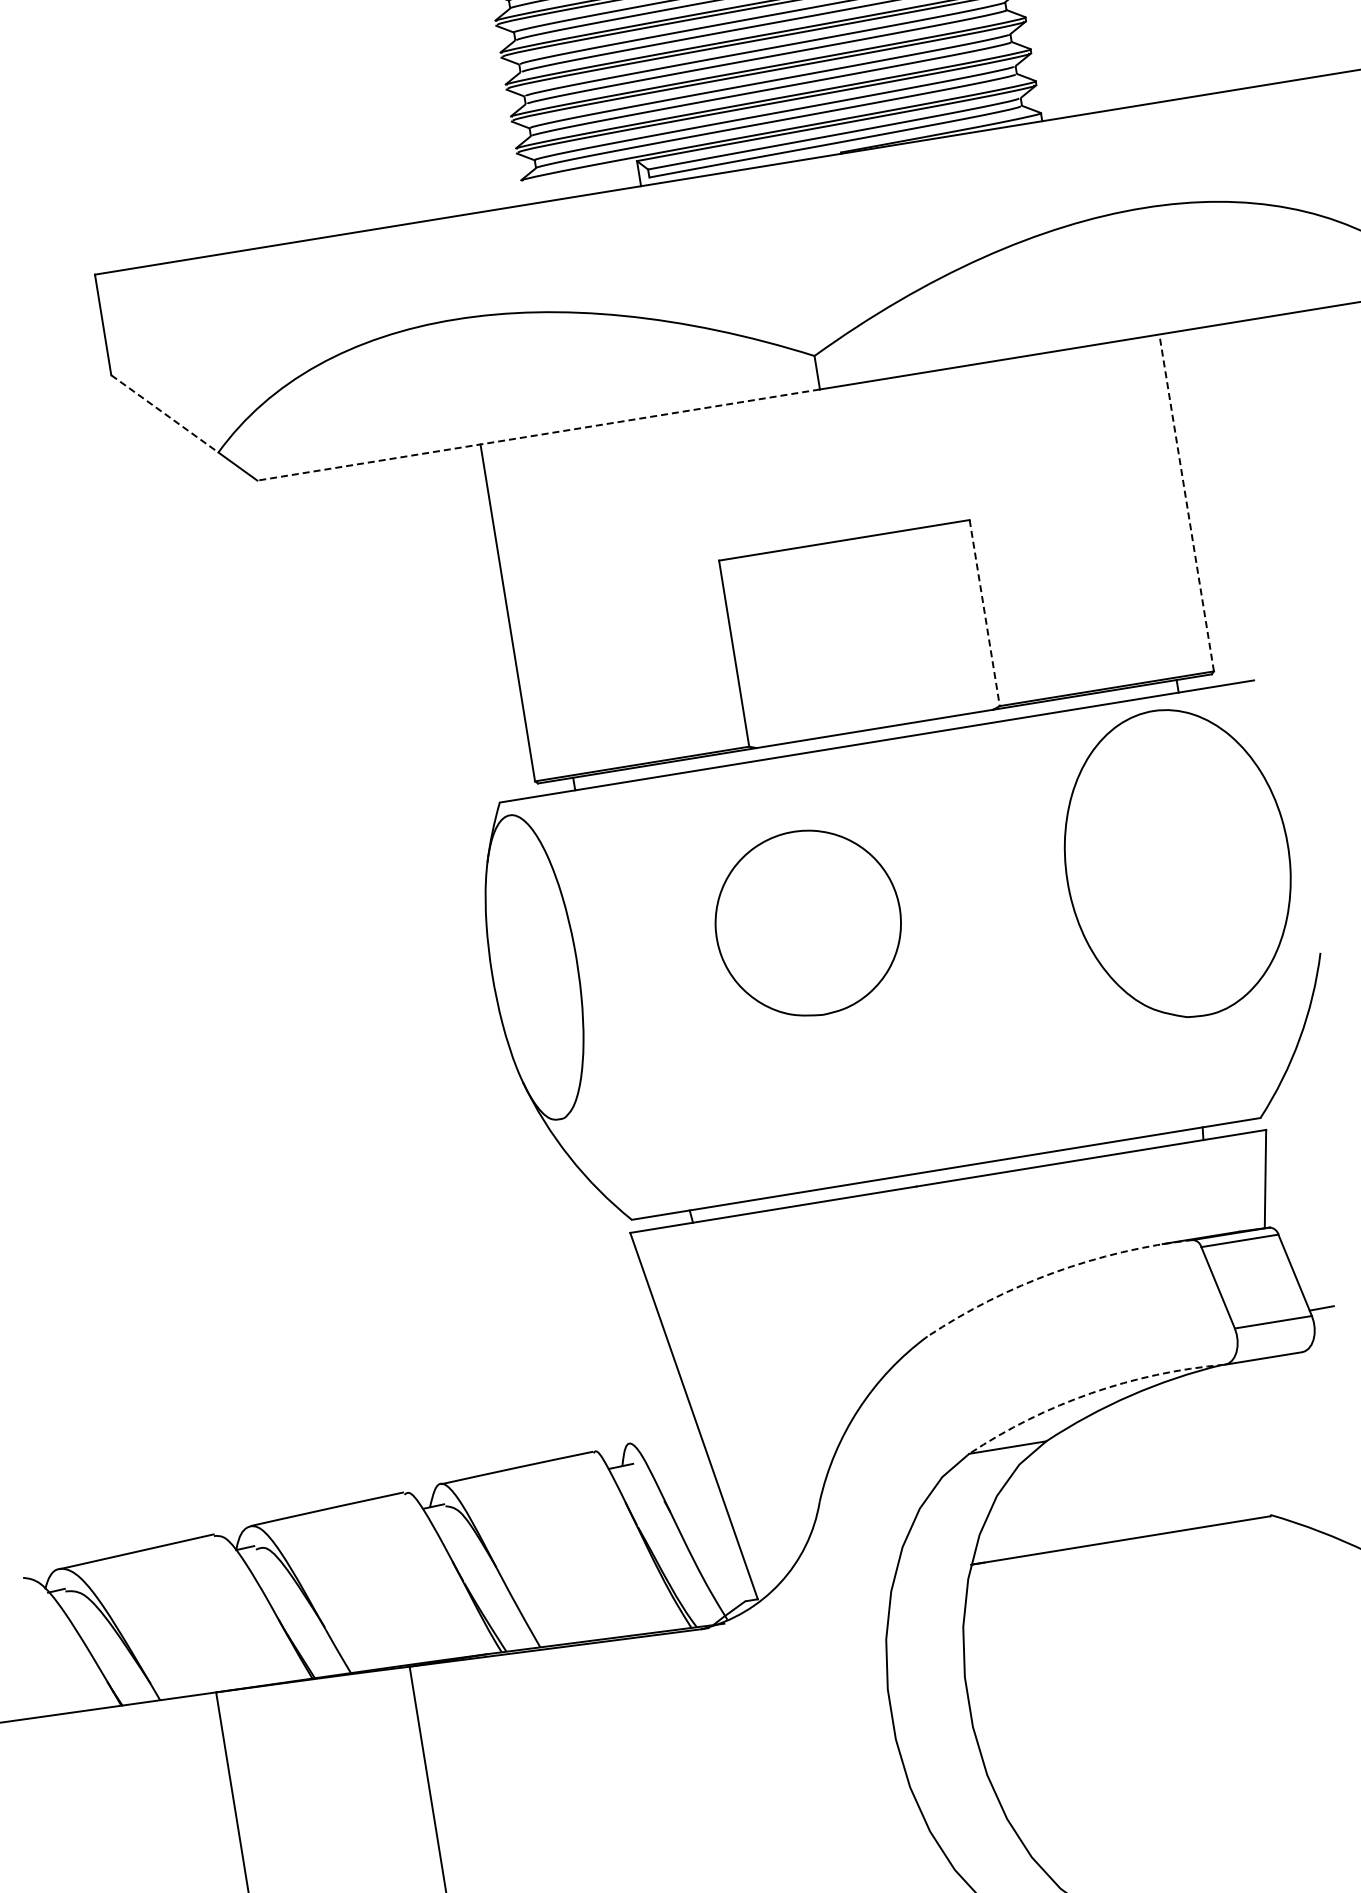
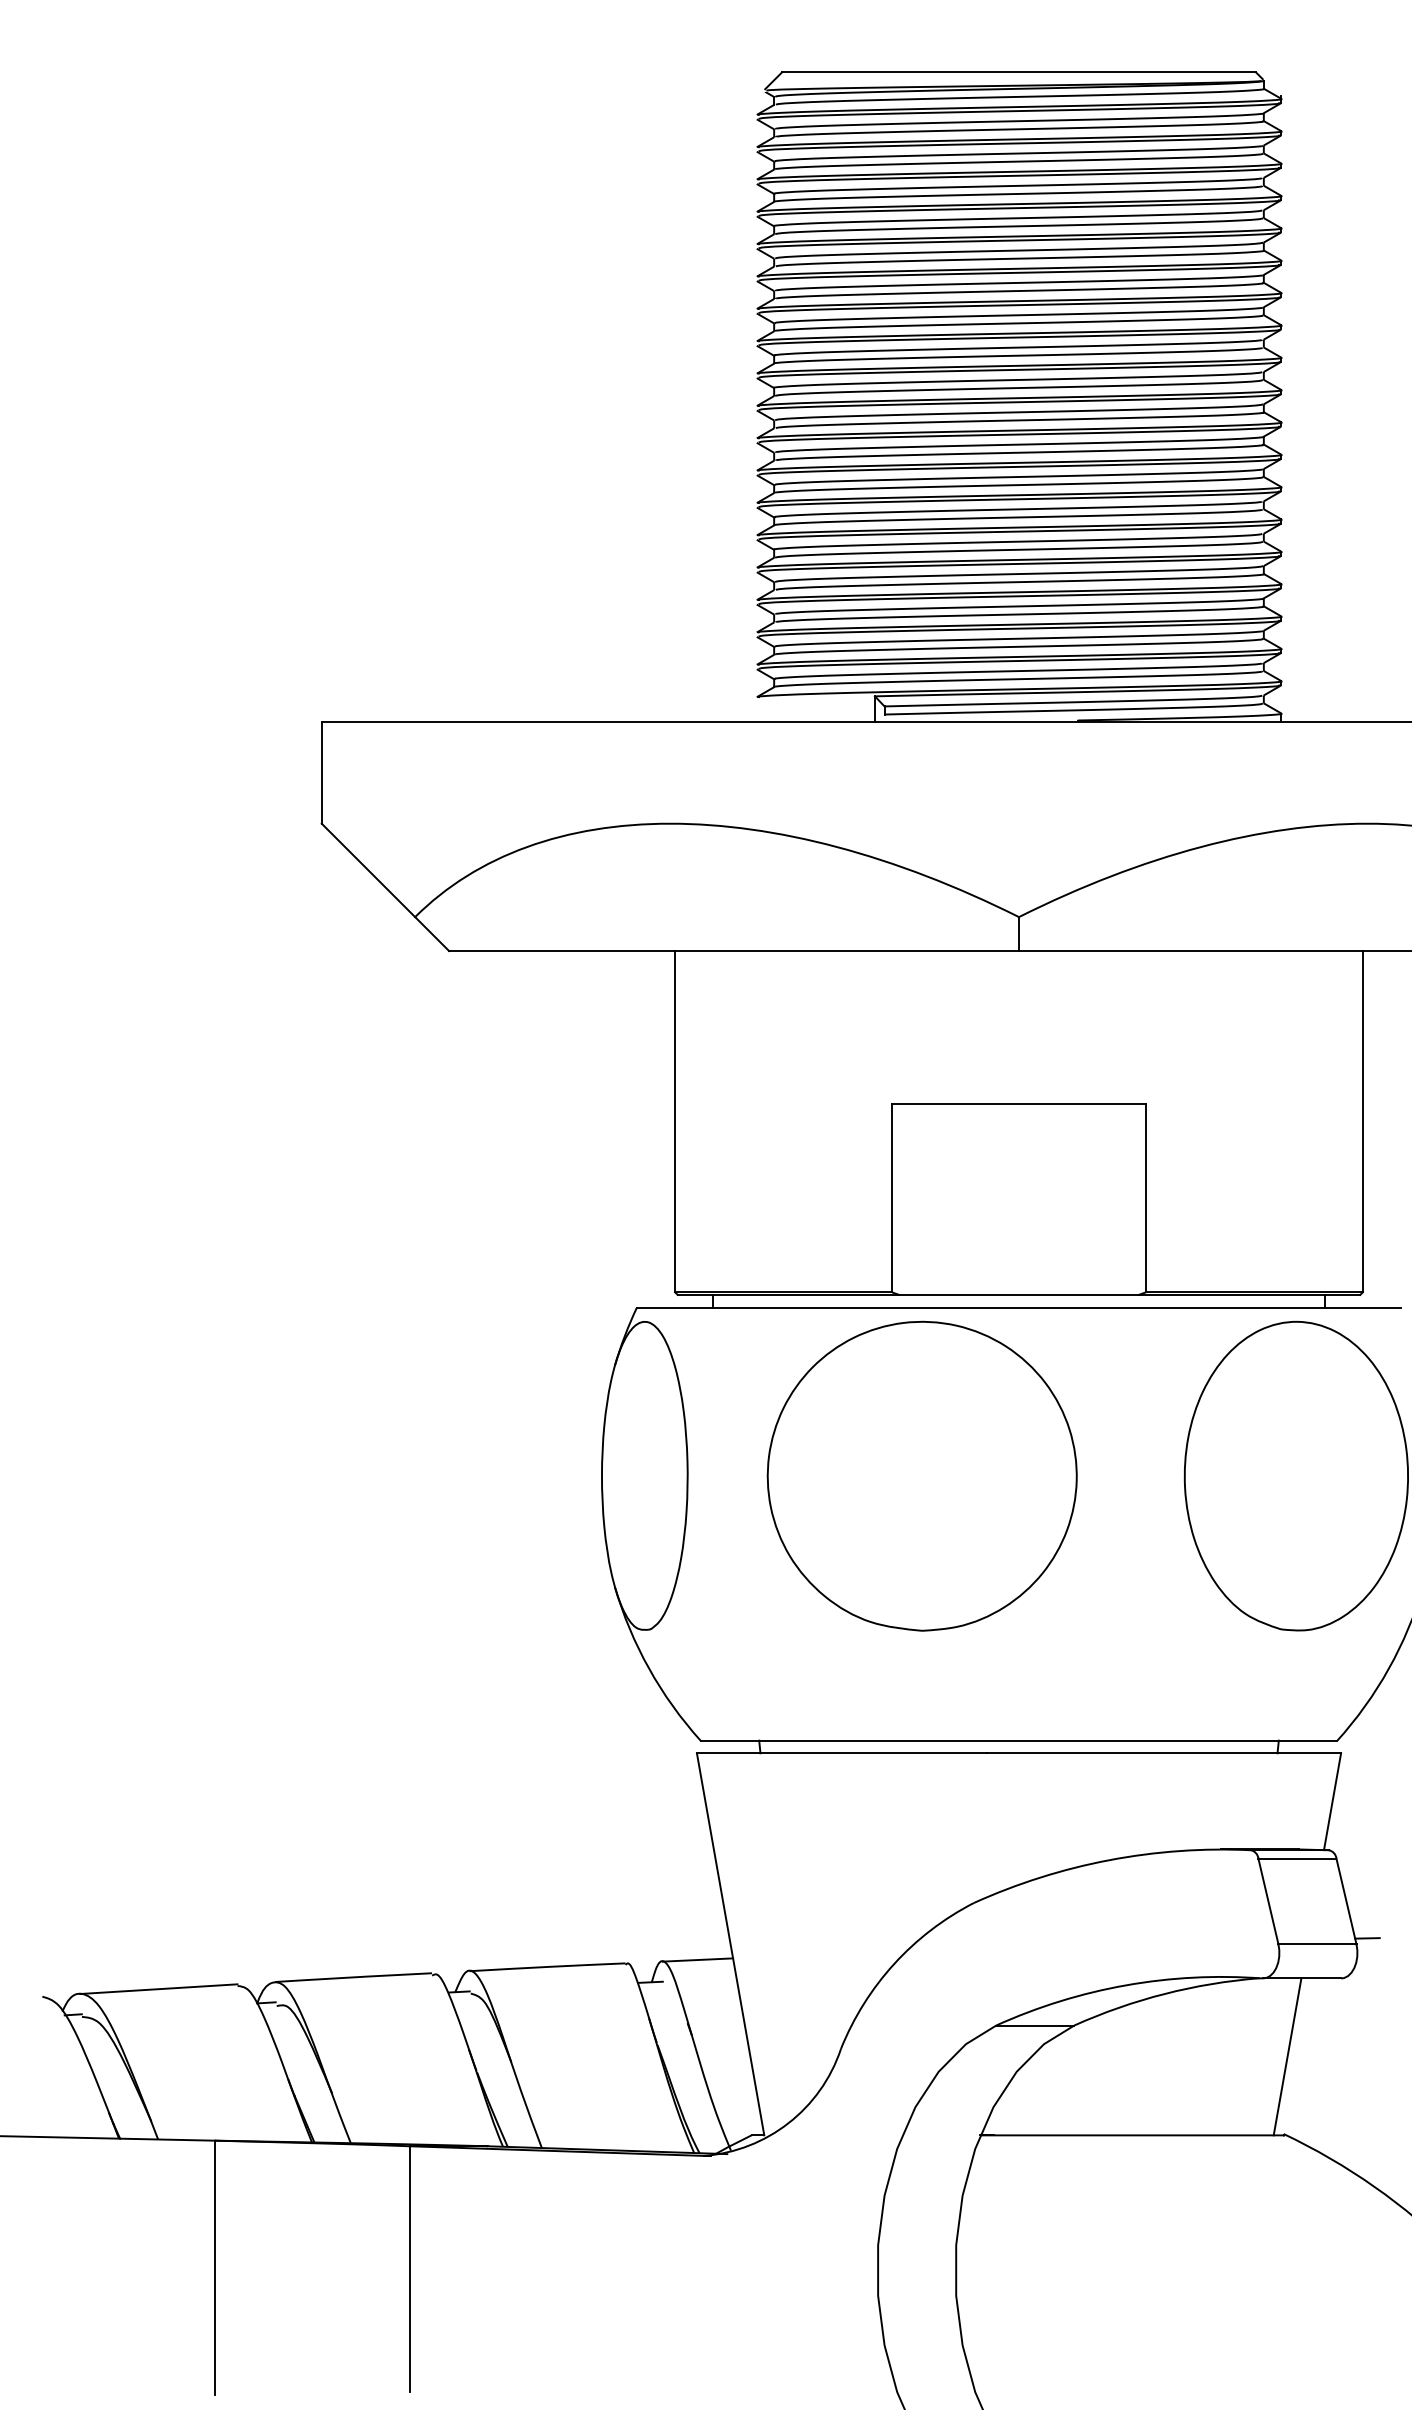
line: (164, 413) -> (368, 870), dashed -> solid
line: (539, 435) -> (734, 951), dashed -> solid
line: (1186, 502) -> (1362, 1121), dashed -> solid
line: (984, 613) -> (1145, 1198), dashed -> solid
part: (807, 922) -> (921, 1475), size x1.67
arc: (1054, 1272) -> (1109, 1860), dashed -> solid
arc: (1091, 1393) -> (1126, 1985), dashed -> solid
line: (663, 1436) -> (697, 1959), added
line: (1261, 1437) -> (1287, 2056), added

